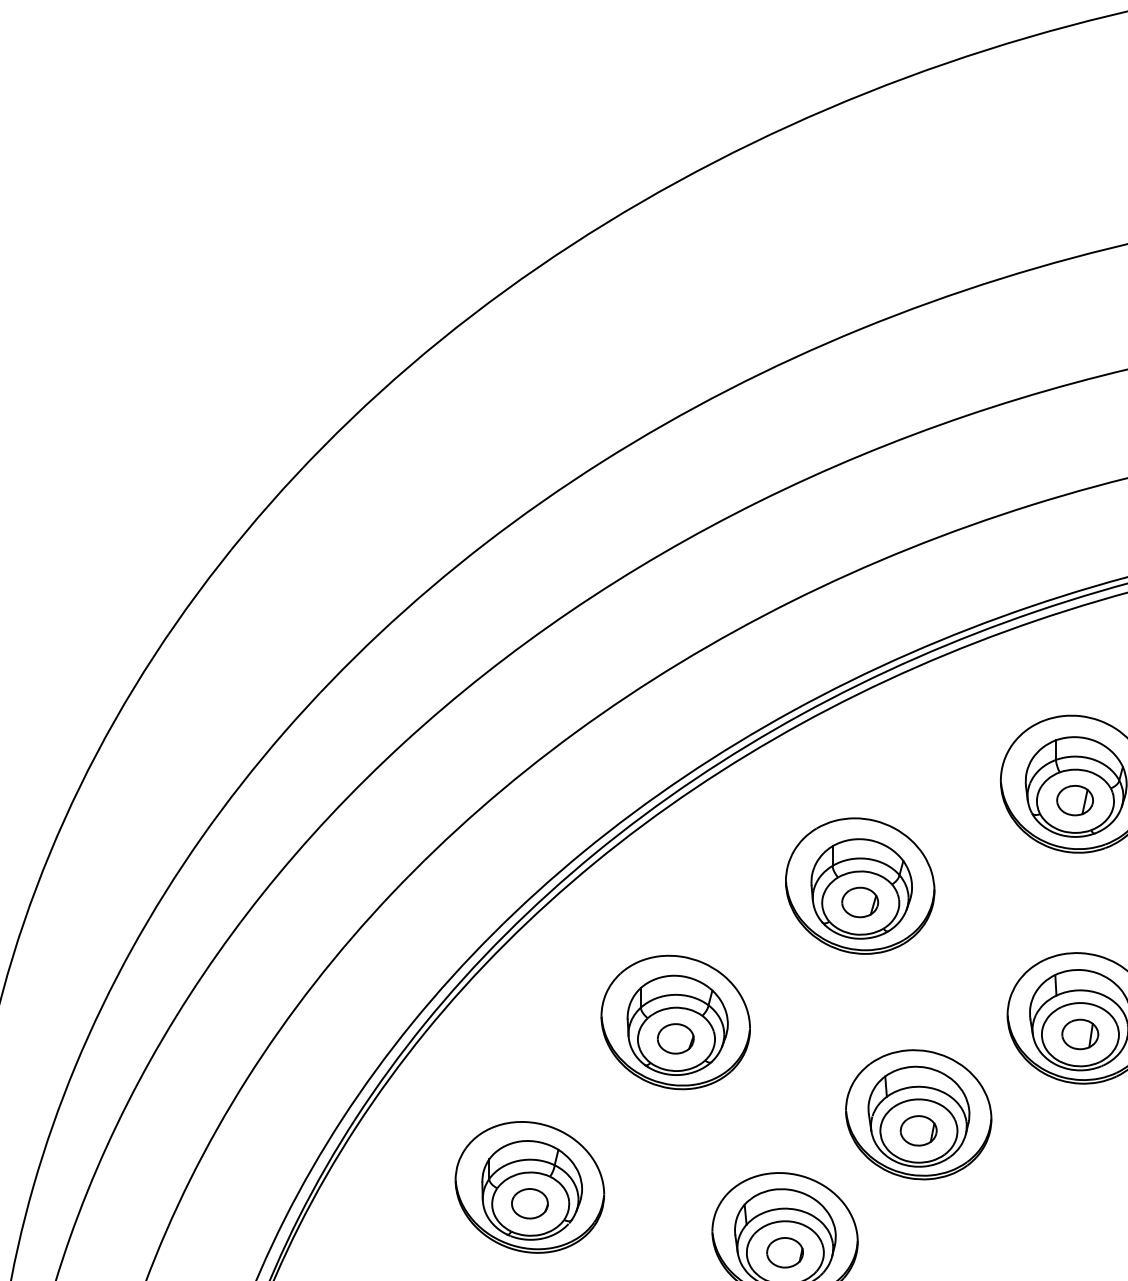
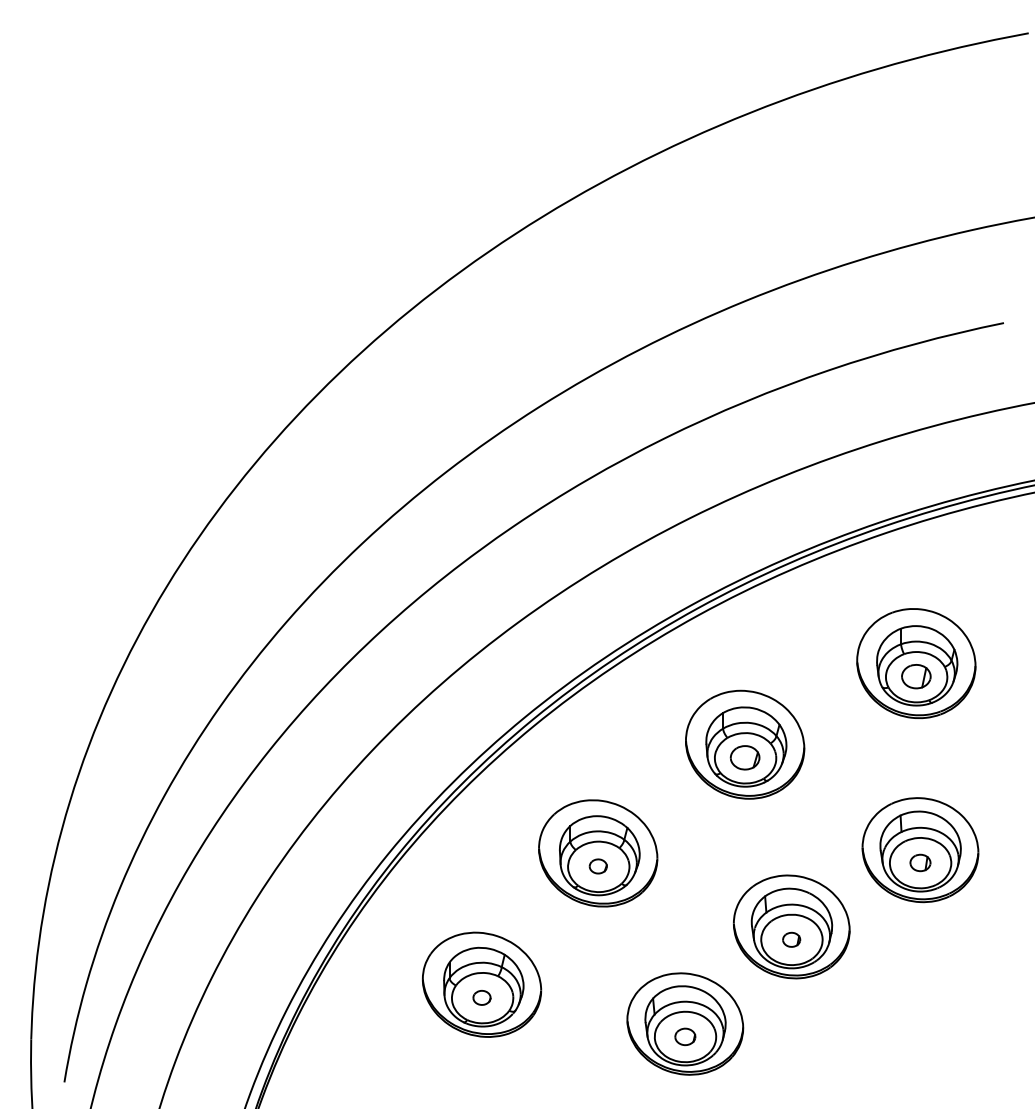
part: (1080, 1033) -> (920, 862), size x0.7
part: (676, 1038) -> (598, 866), size x0.6
part: (918, 1130) -> (791, 939), size x0.6
part: (529, 1203) -> (481, 997), size x0.6
part: (785, 1252) -> (685, 1036), size x0.7

